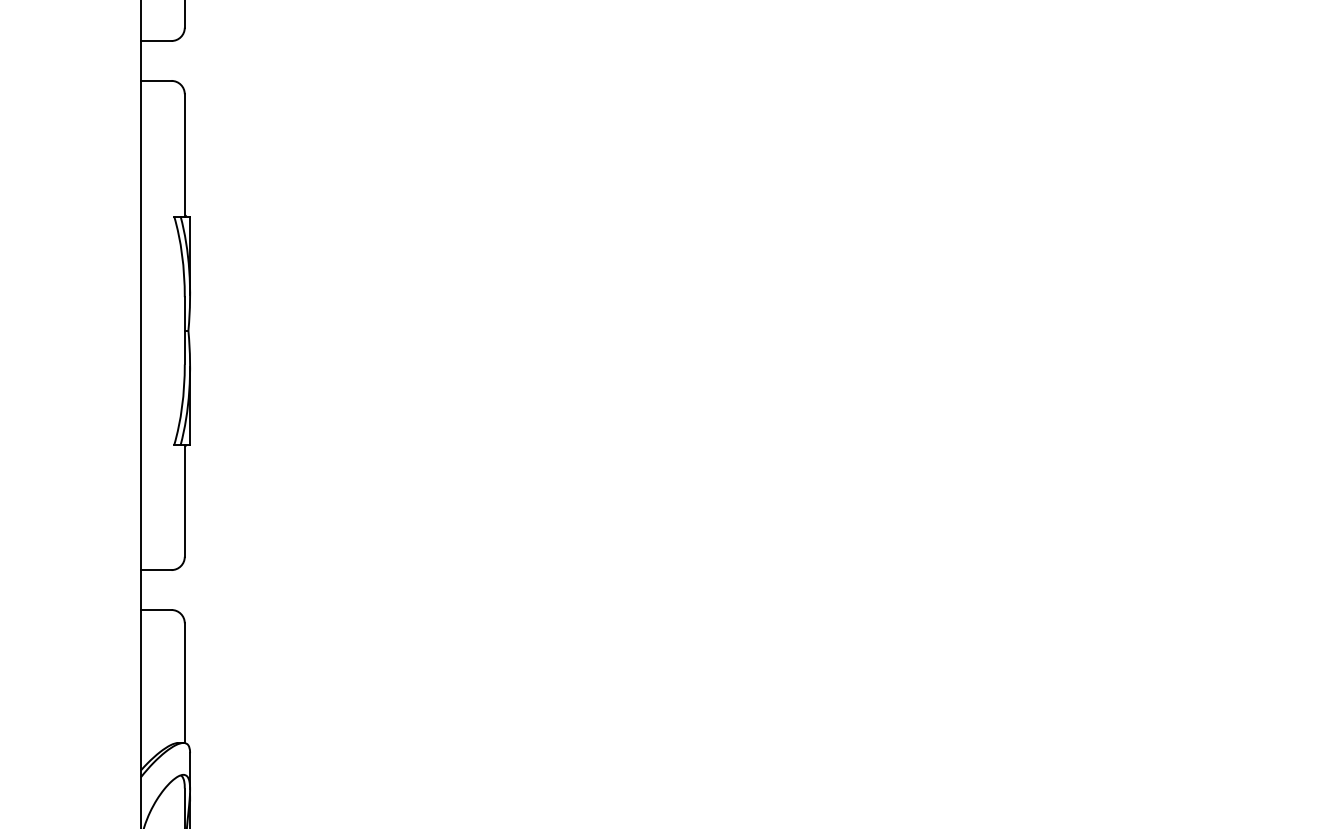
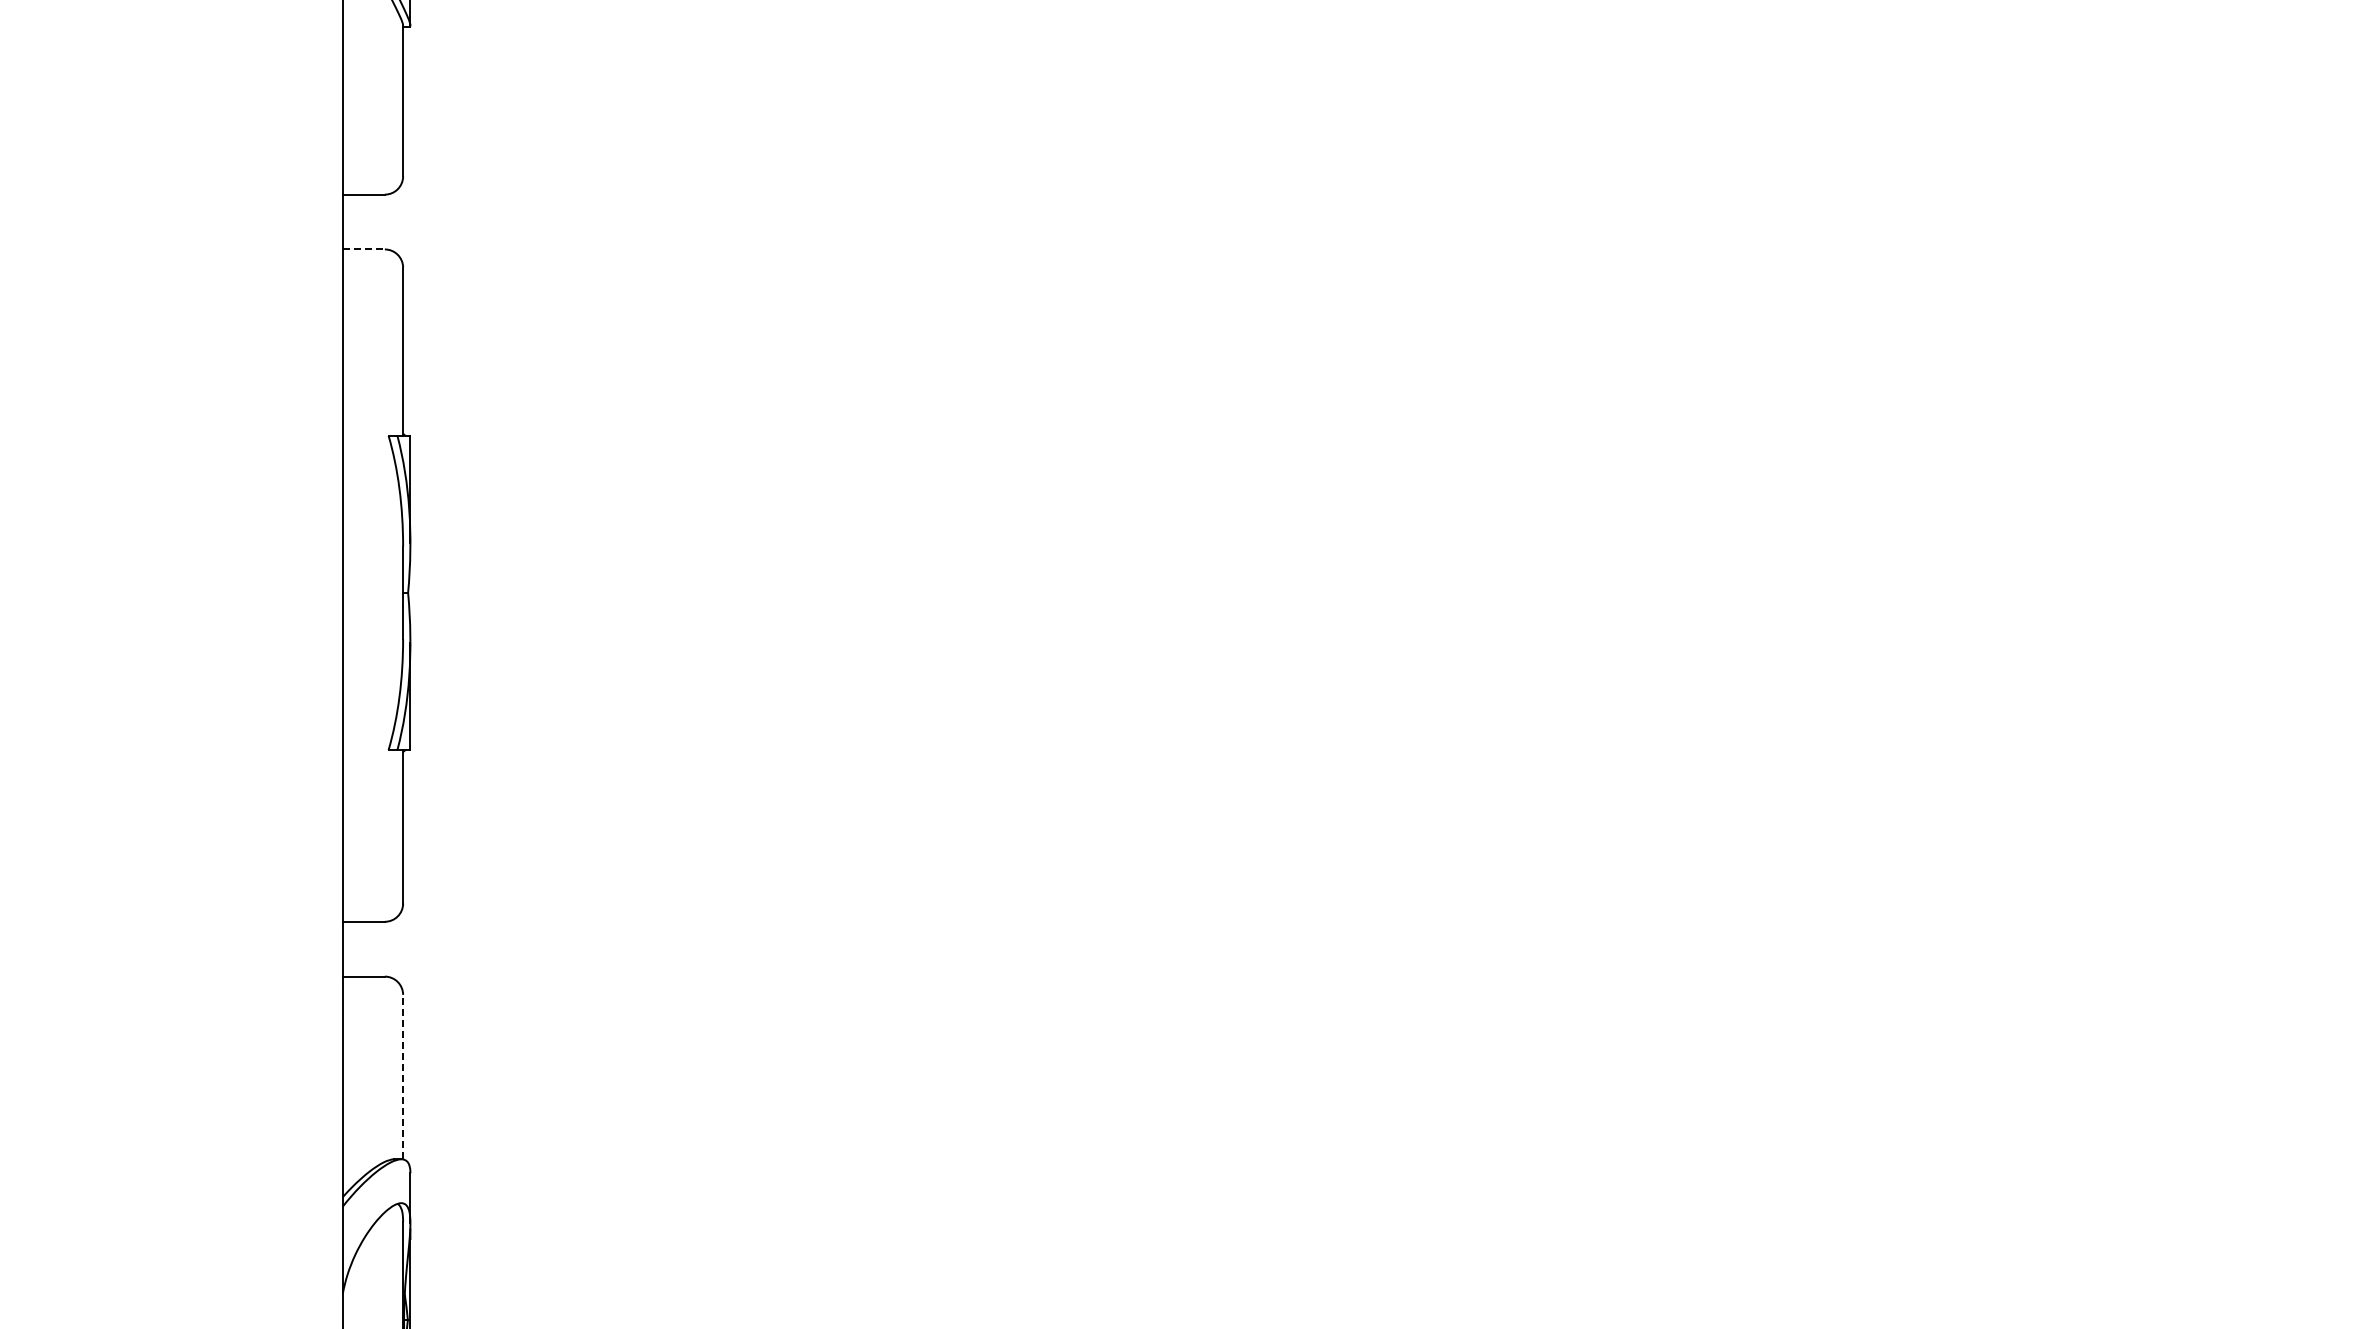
line: (156, 80) -> (364, 249), solid -> dashed
line: (185, 682) -> (403, 1076), solid -> dashed

